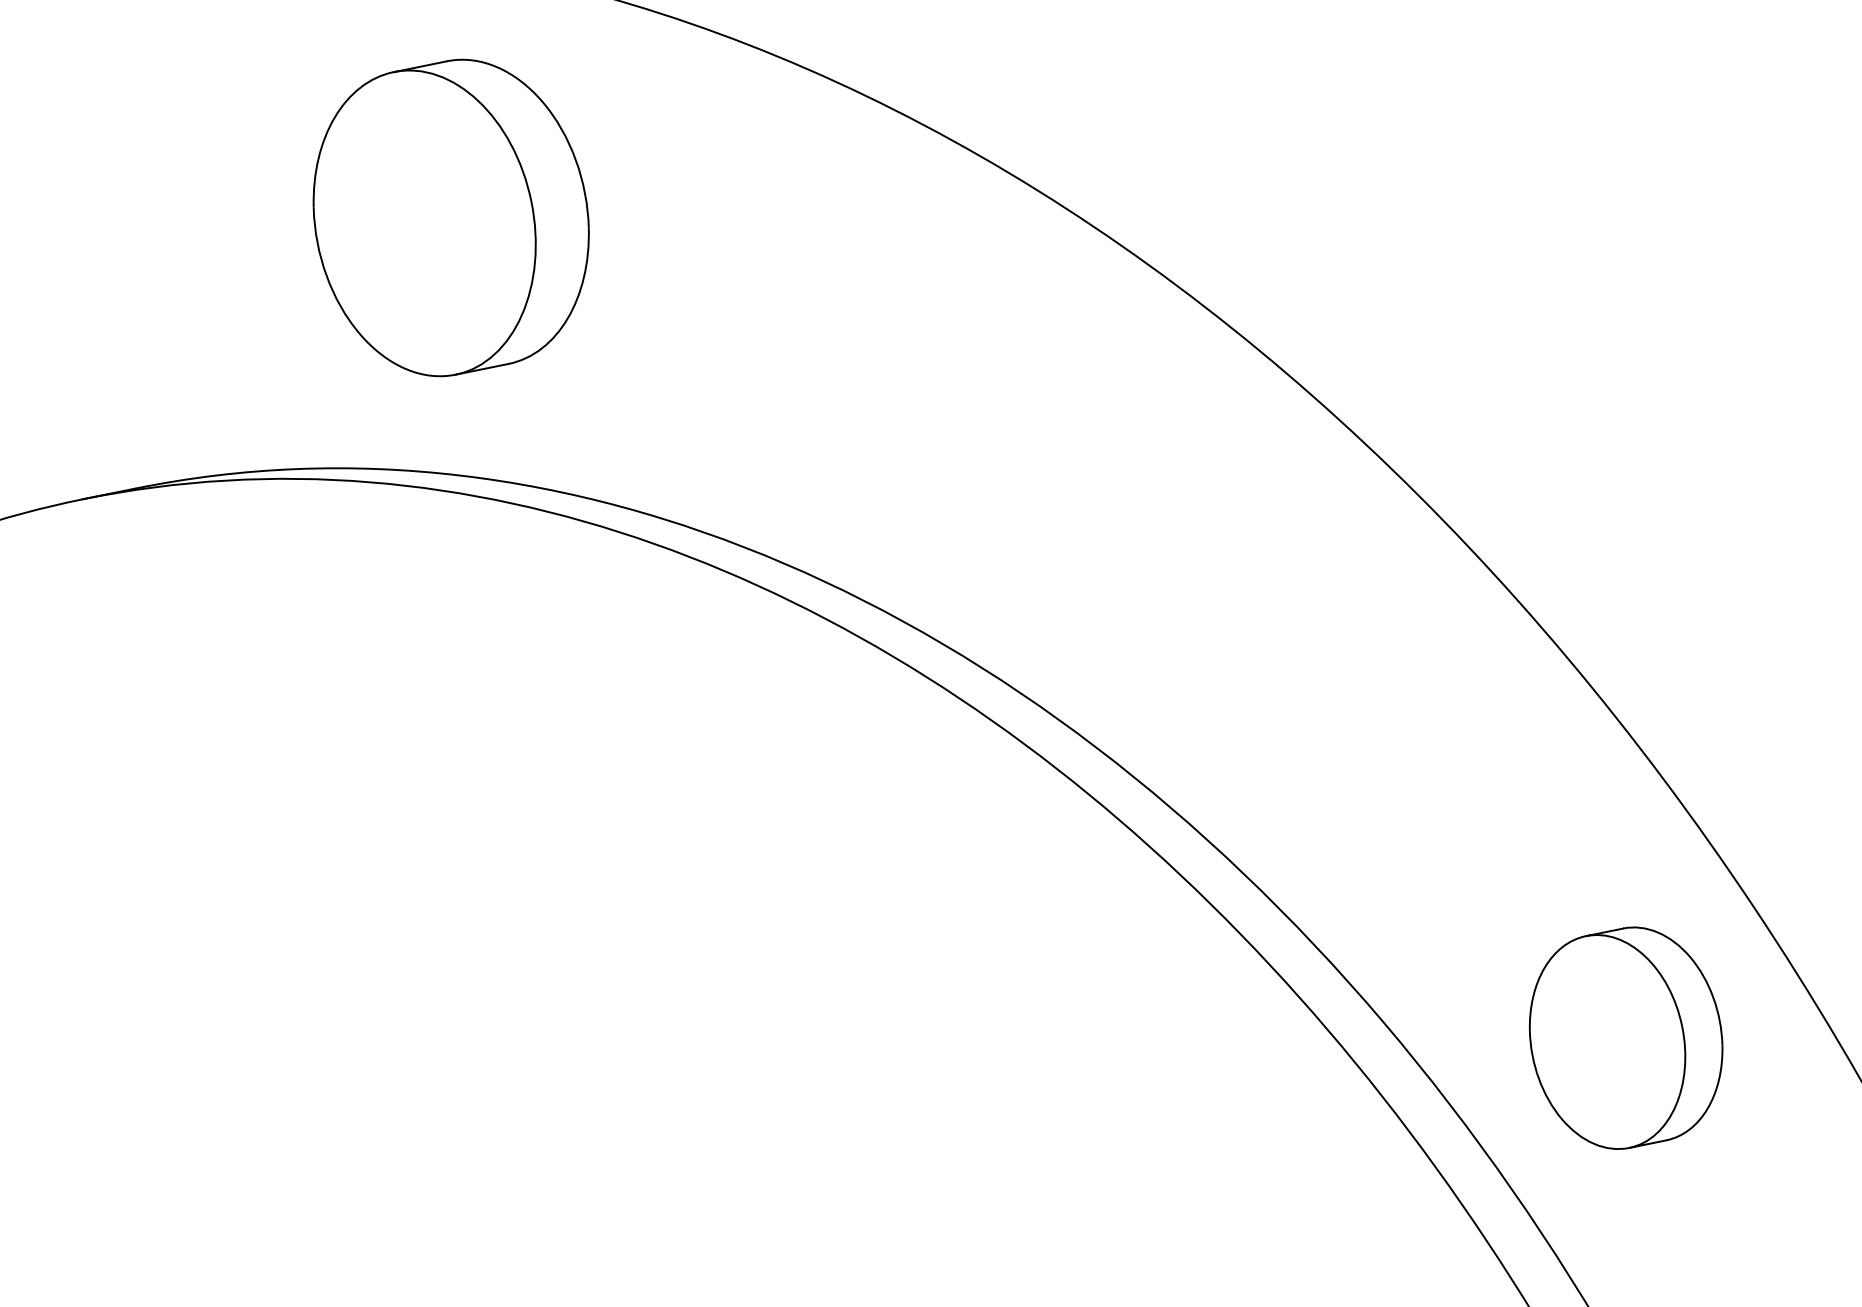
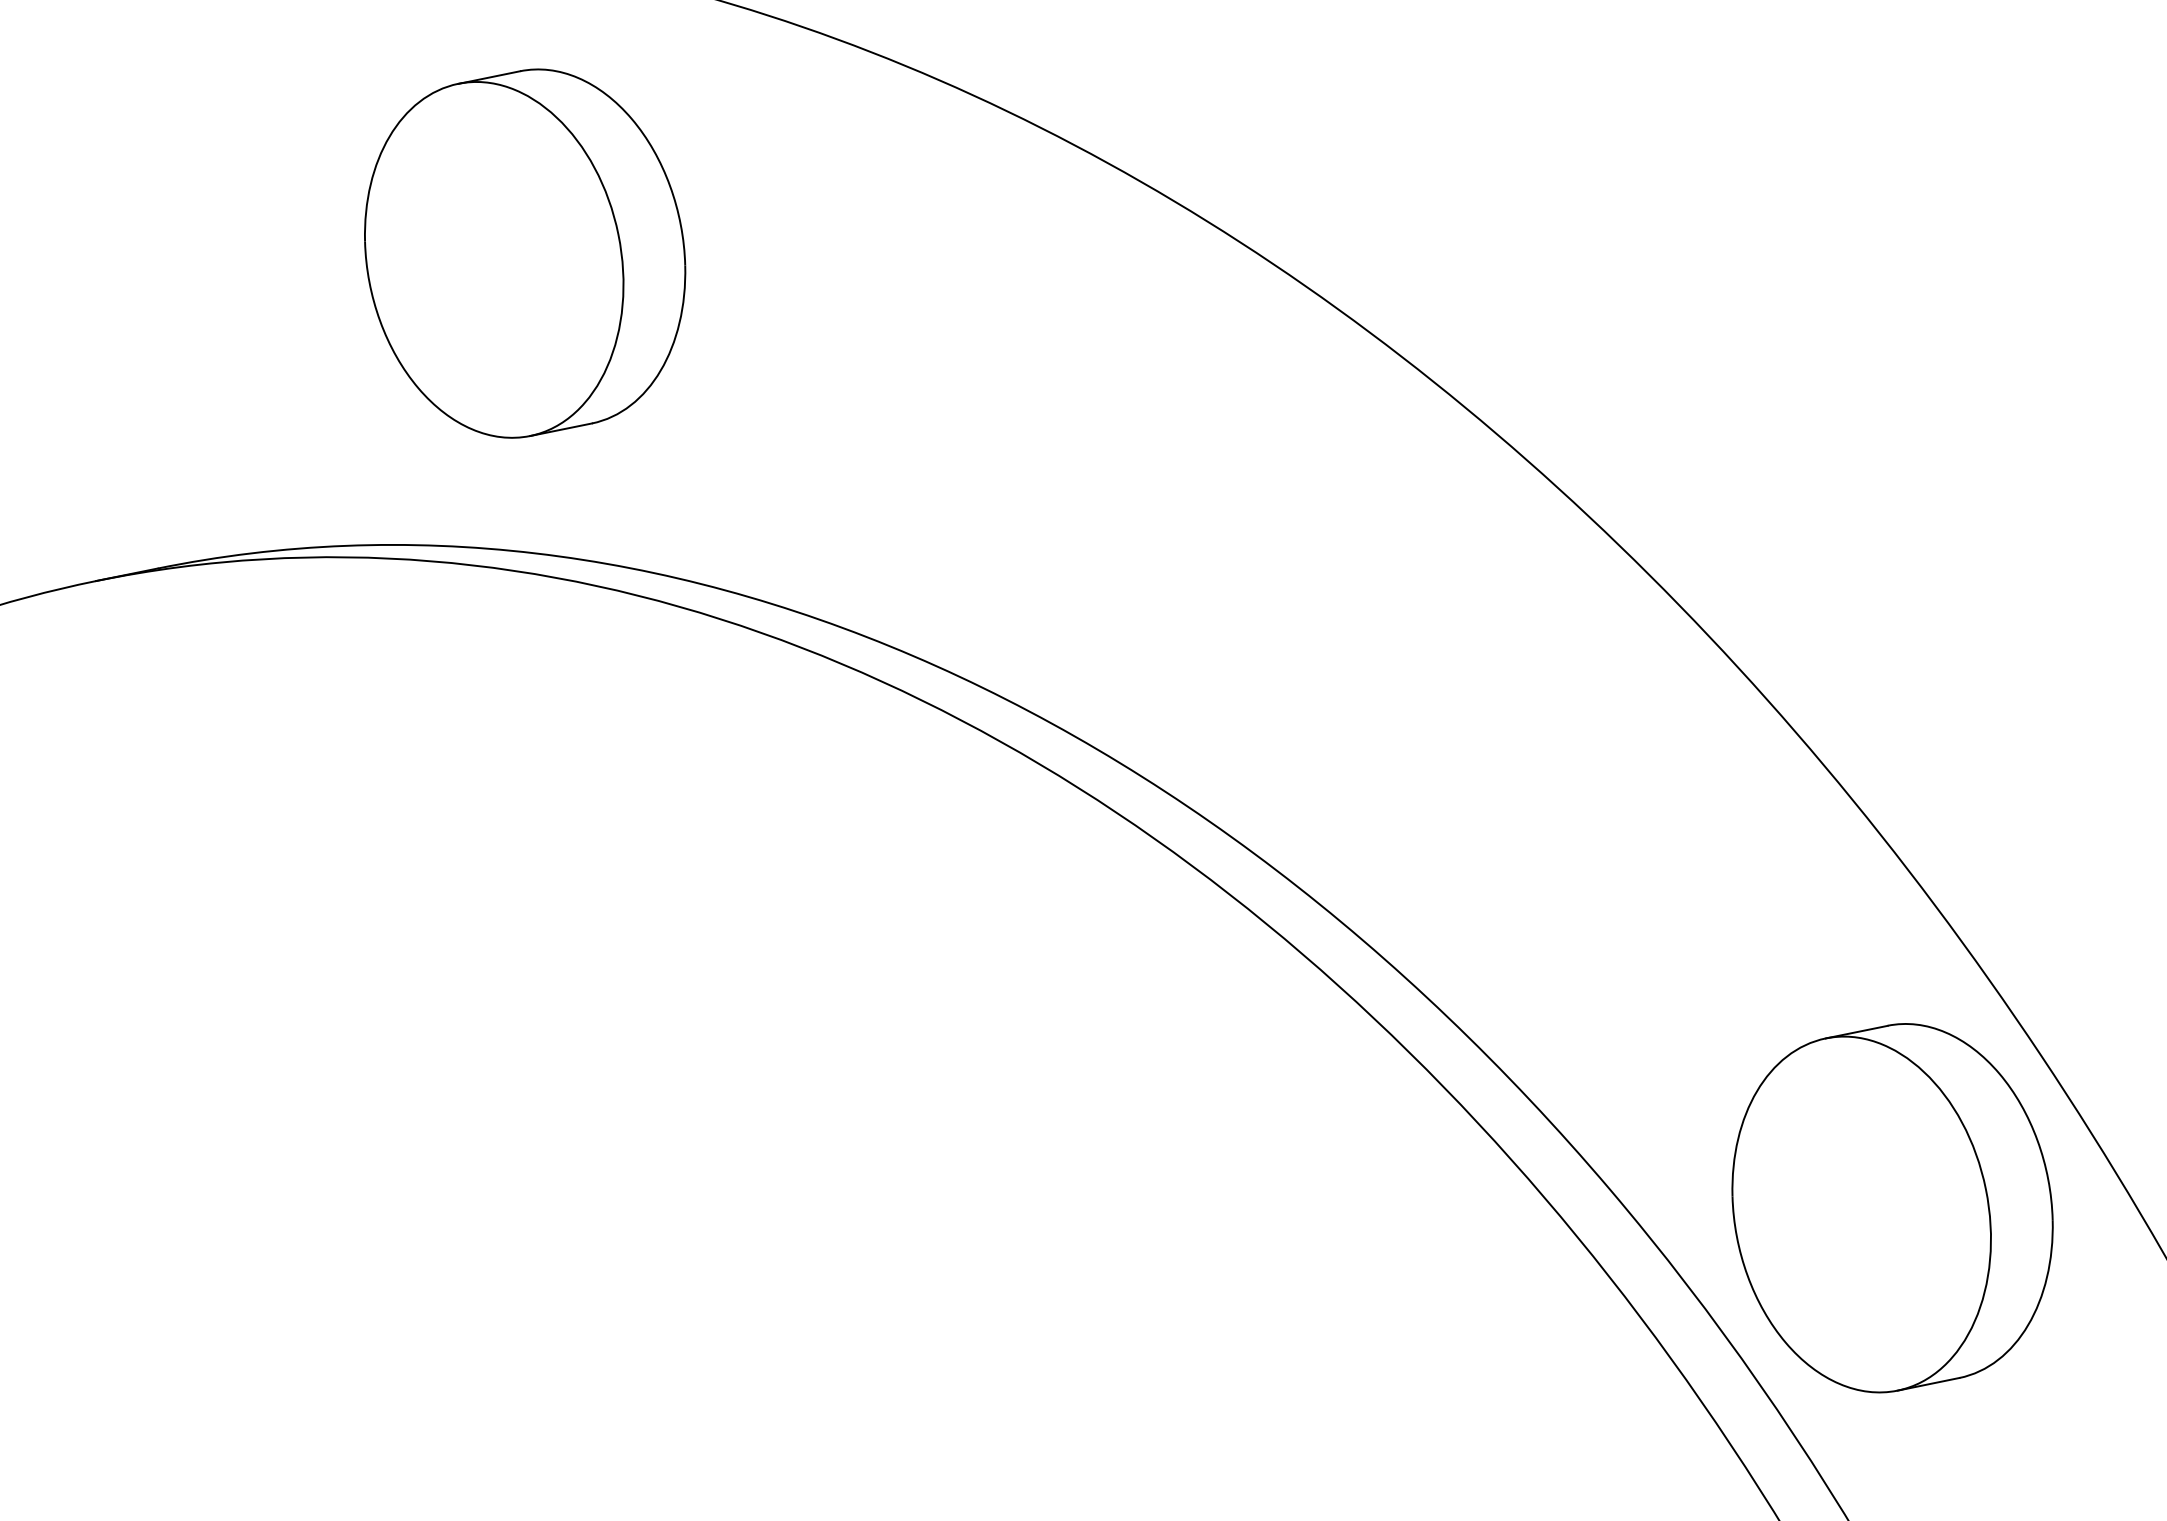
part: (1626, 1038) -> (1892, 1208), size x1.43

